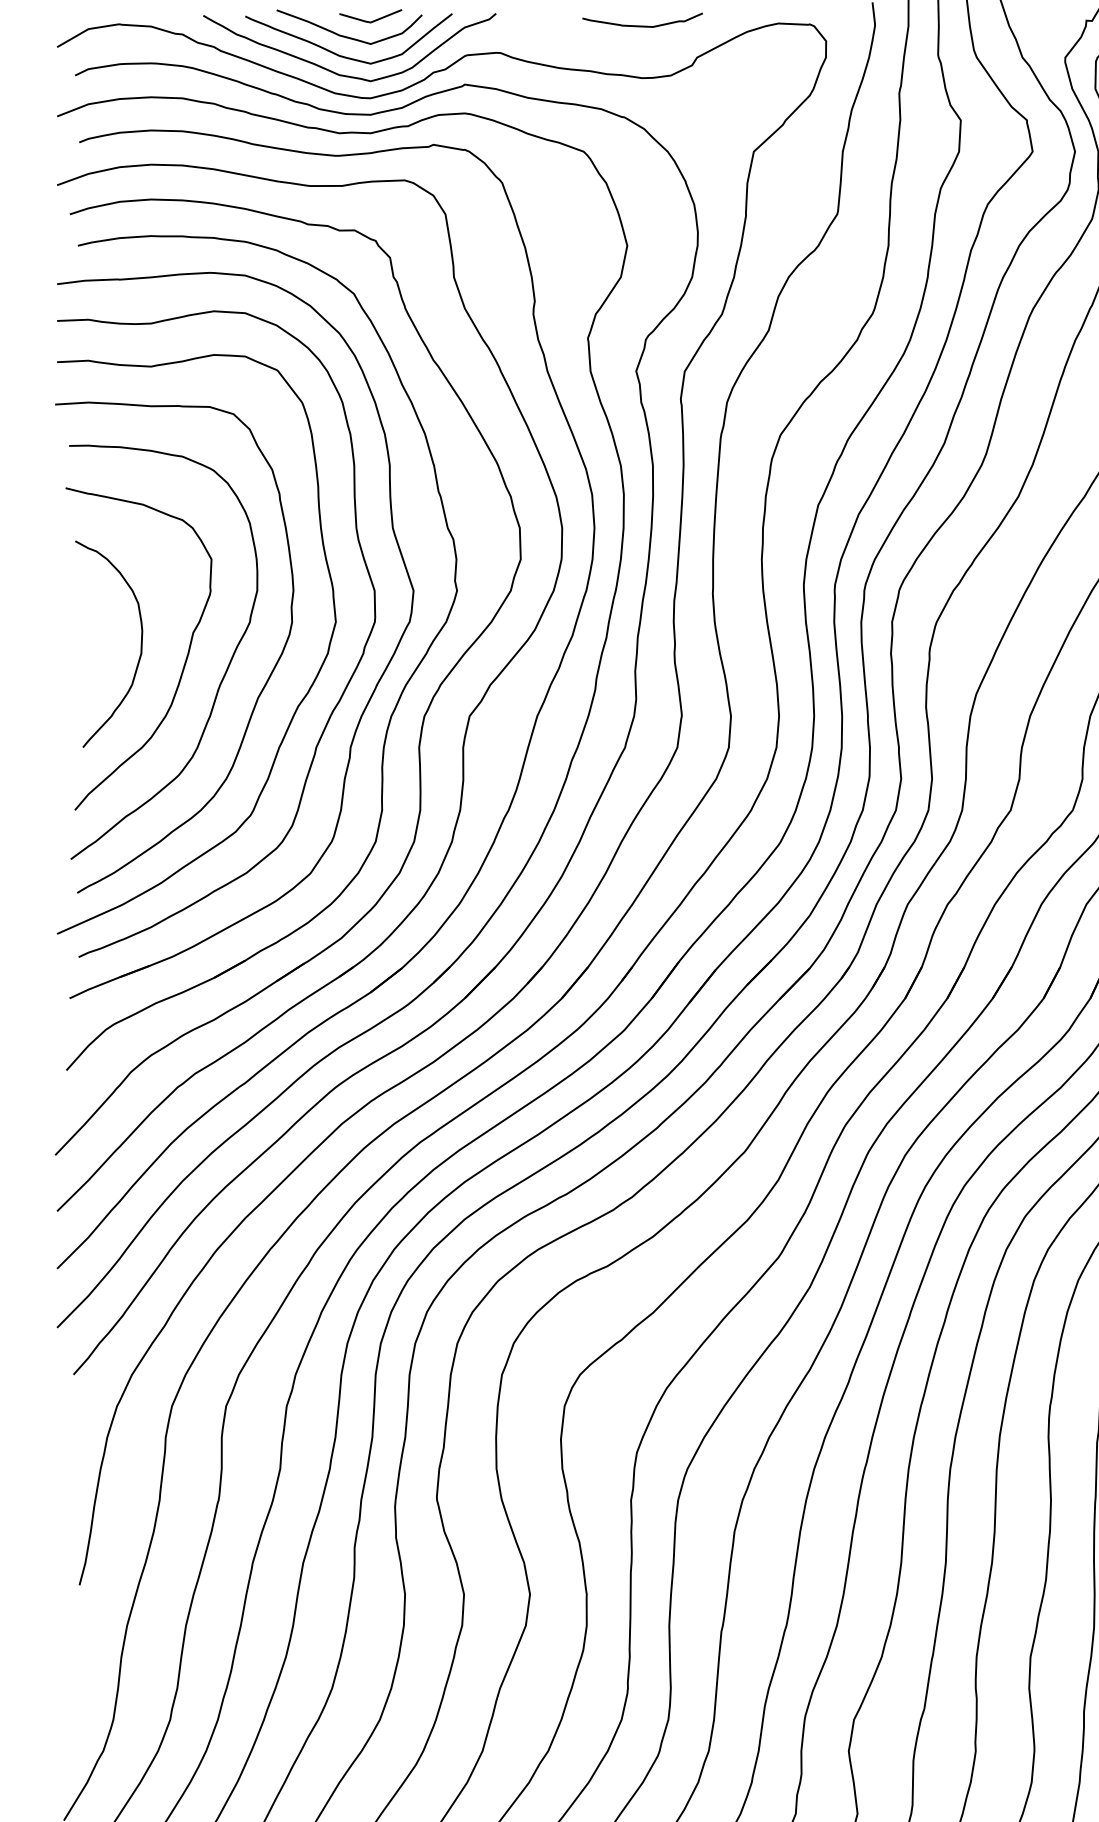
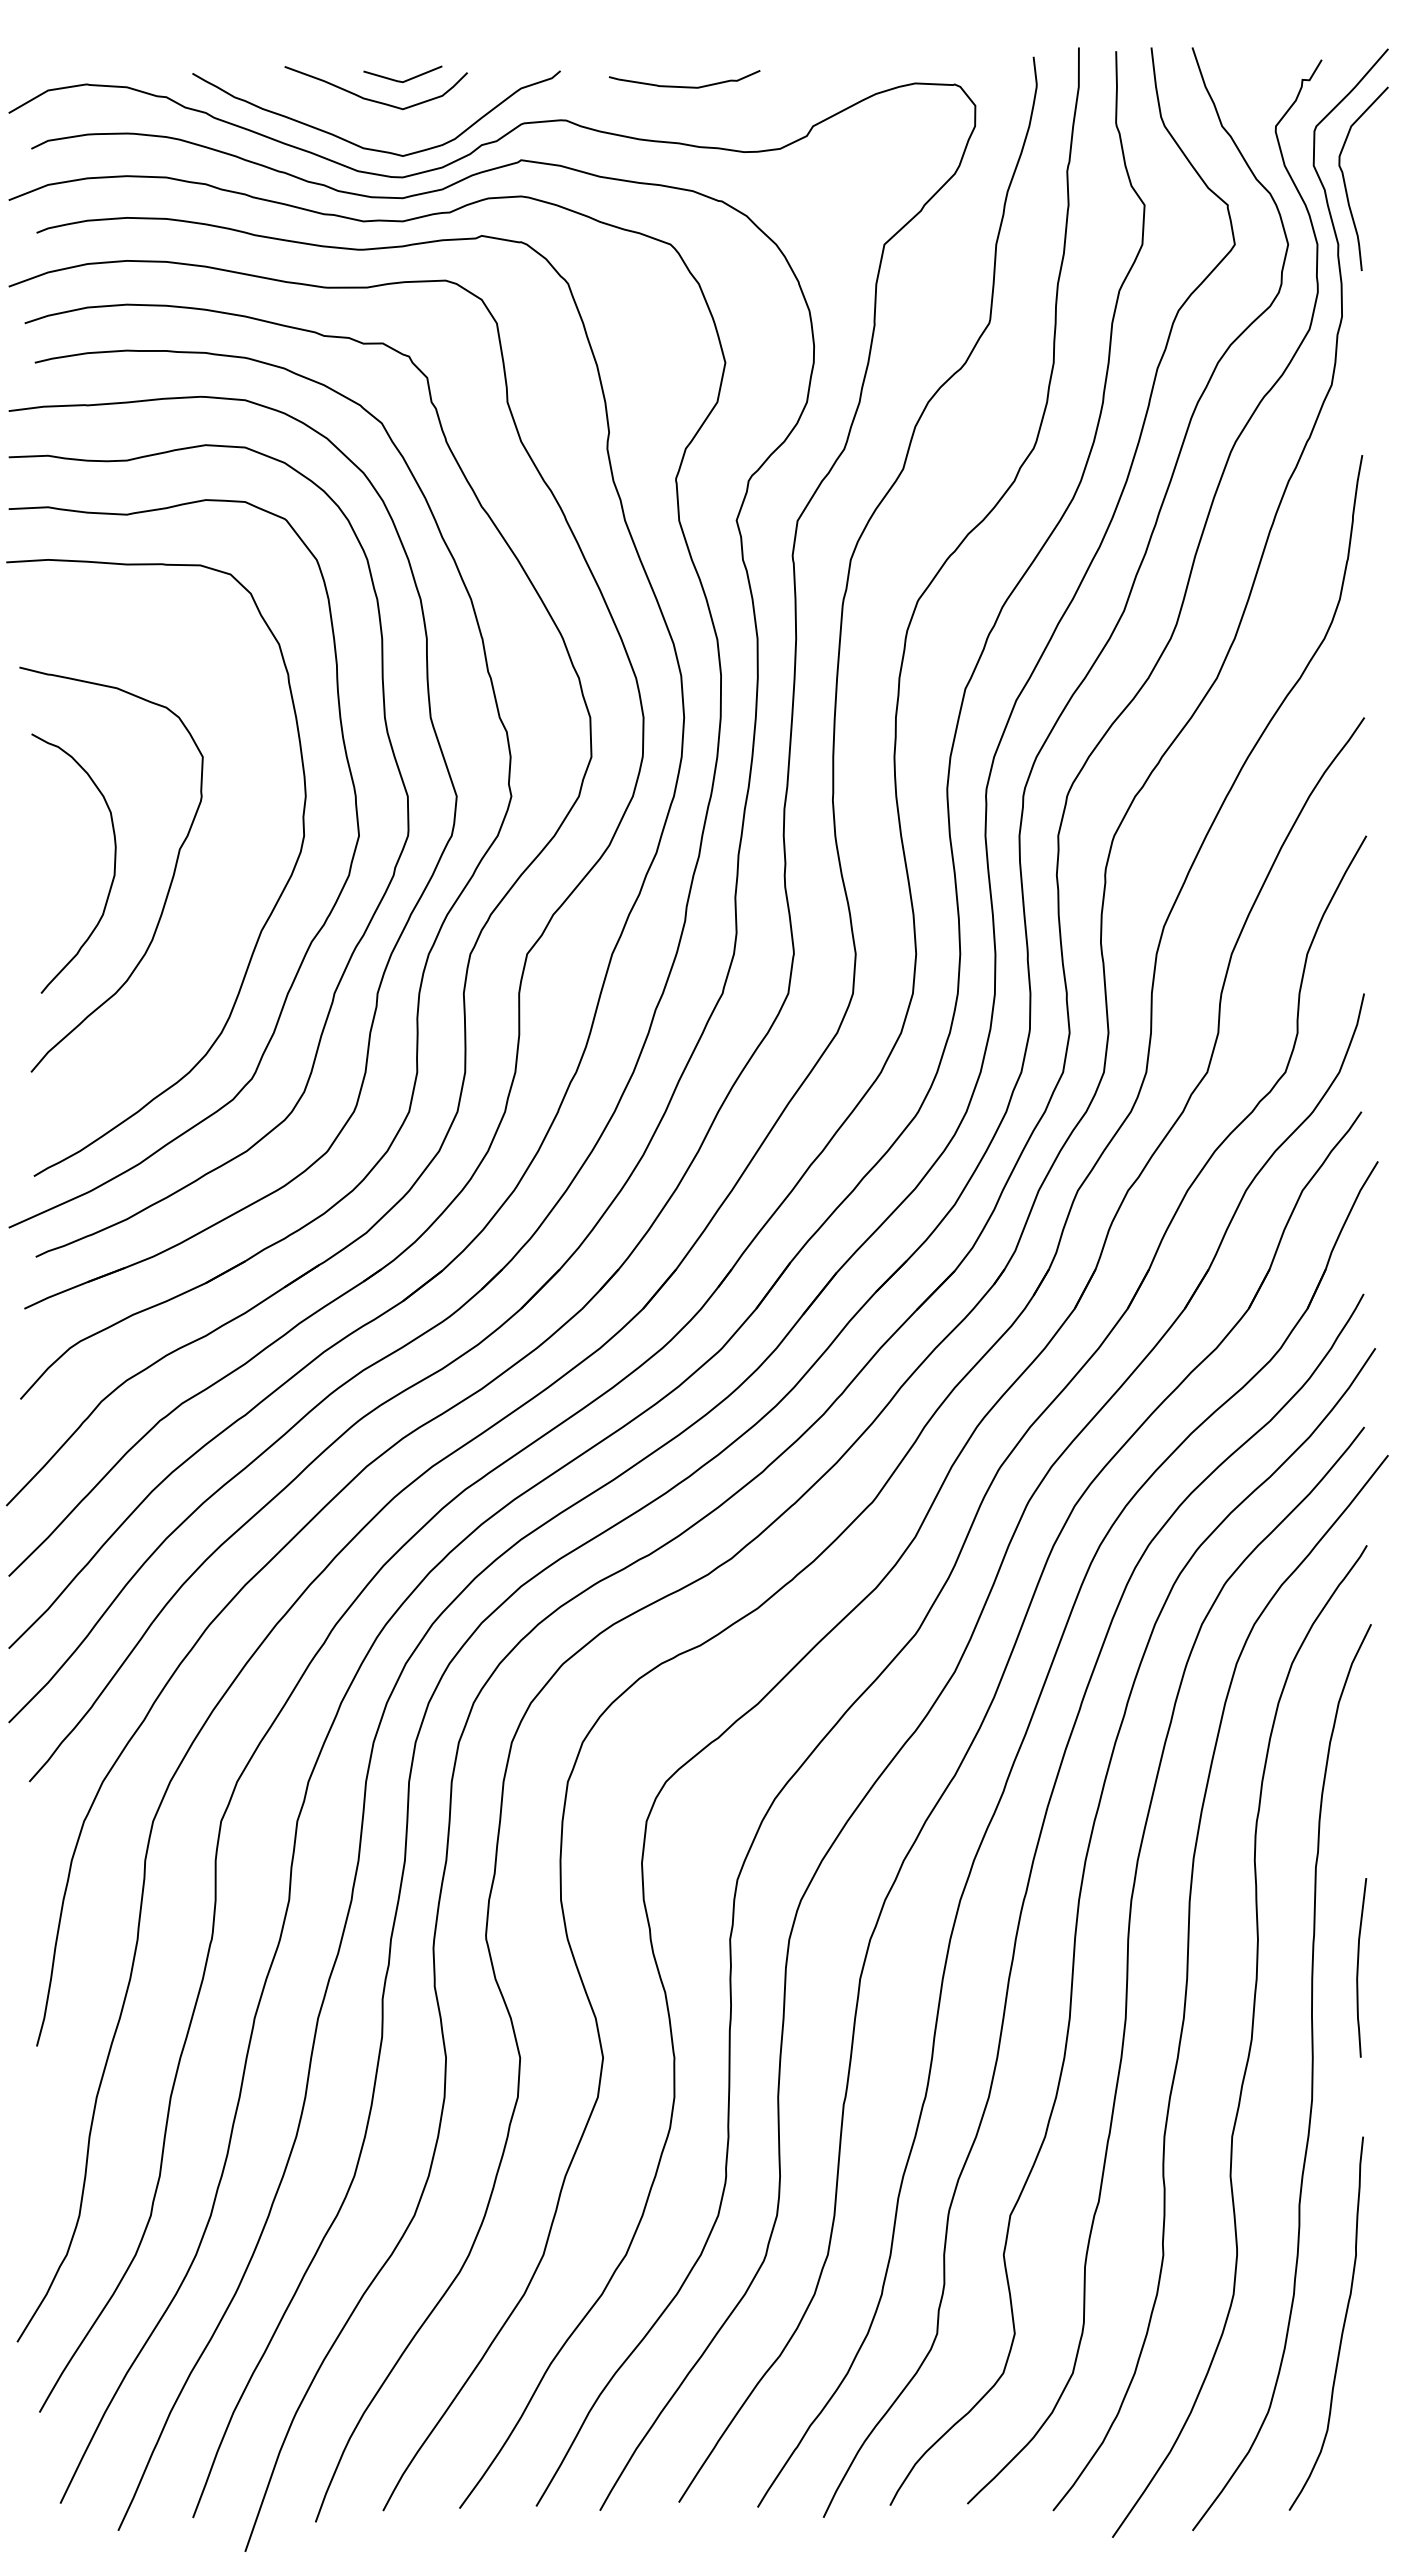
curve: (642, 25) -> (684, 86), moved
curve: (344, 56) -> (369, 124), removed
curve: (220, 681) -> (214, 910), removed

